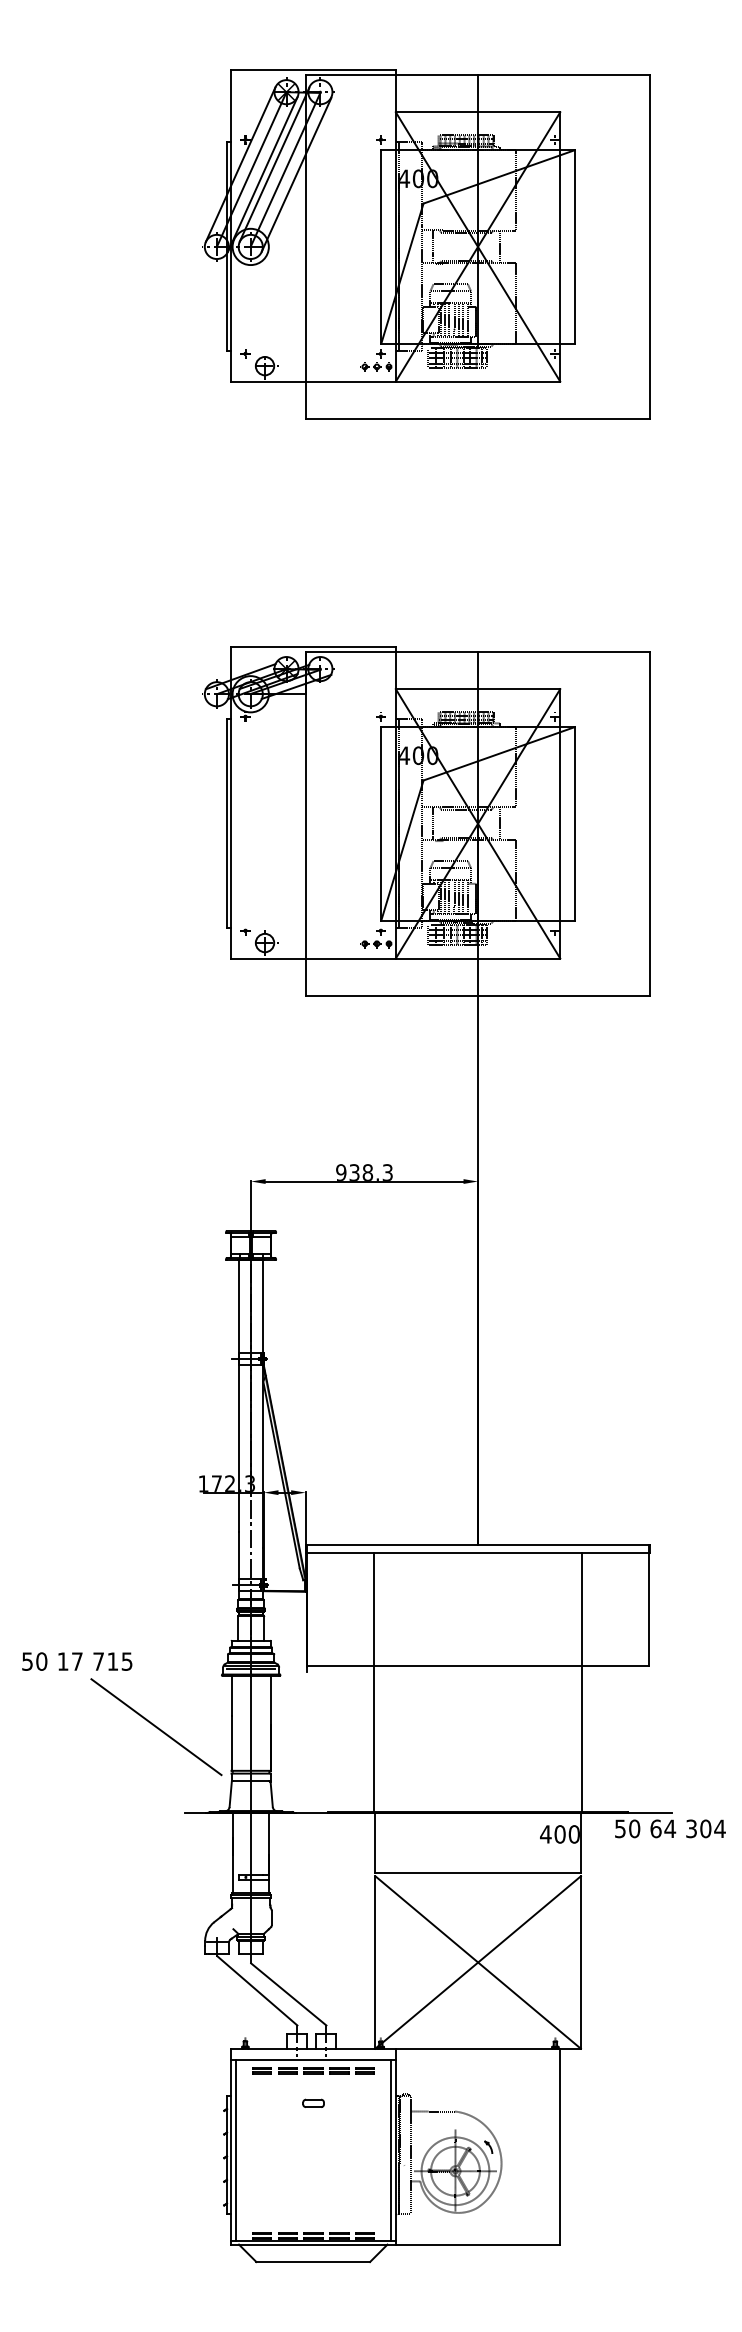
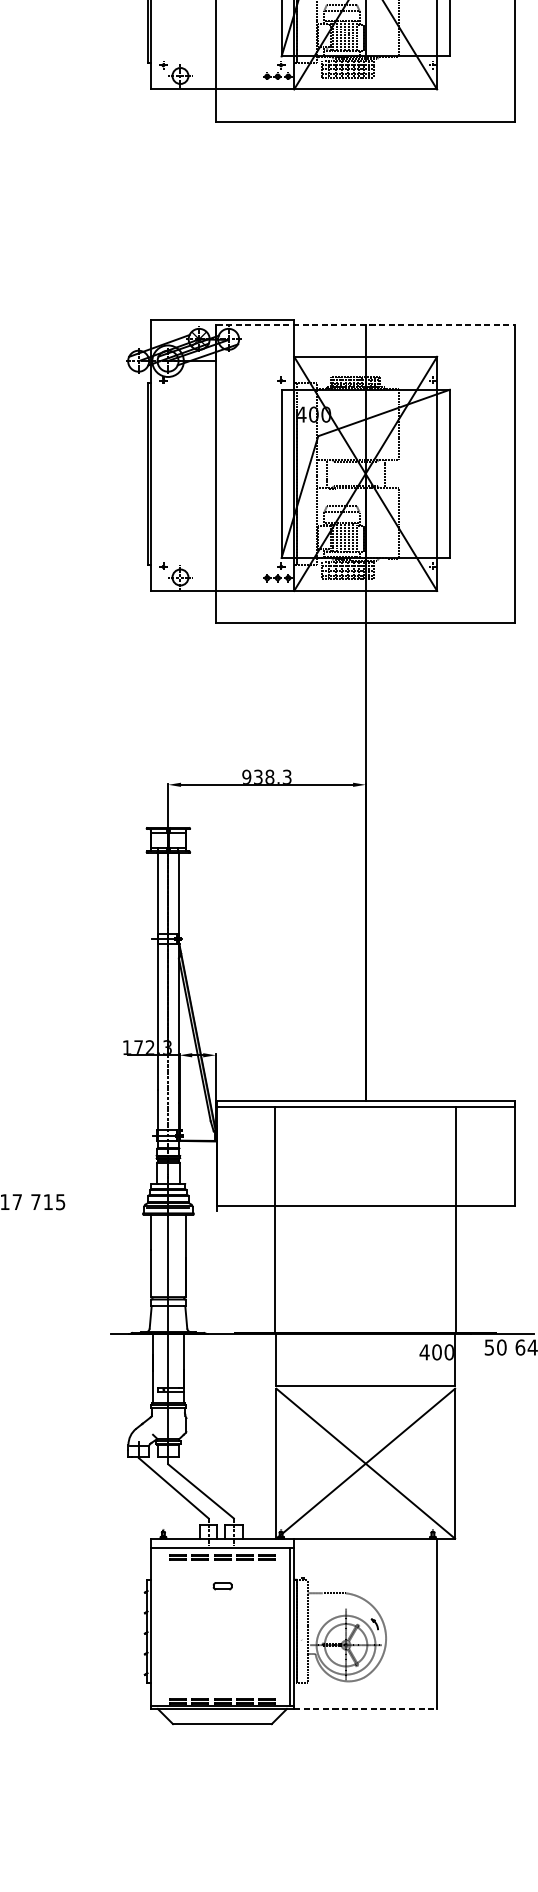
line: (478, 652) -> (366, 324), solid -> dashed
line: (156, 1727) -> (86, 1259), removed
line: (235, 2150) -> (154, 1627), removed
line: (478, 2244) -> (366, 1708), solid -> dashed

